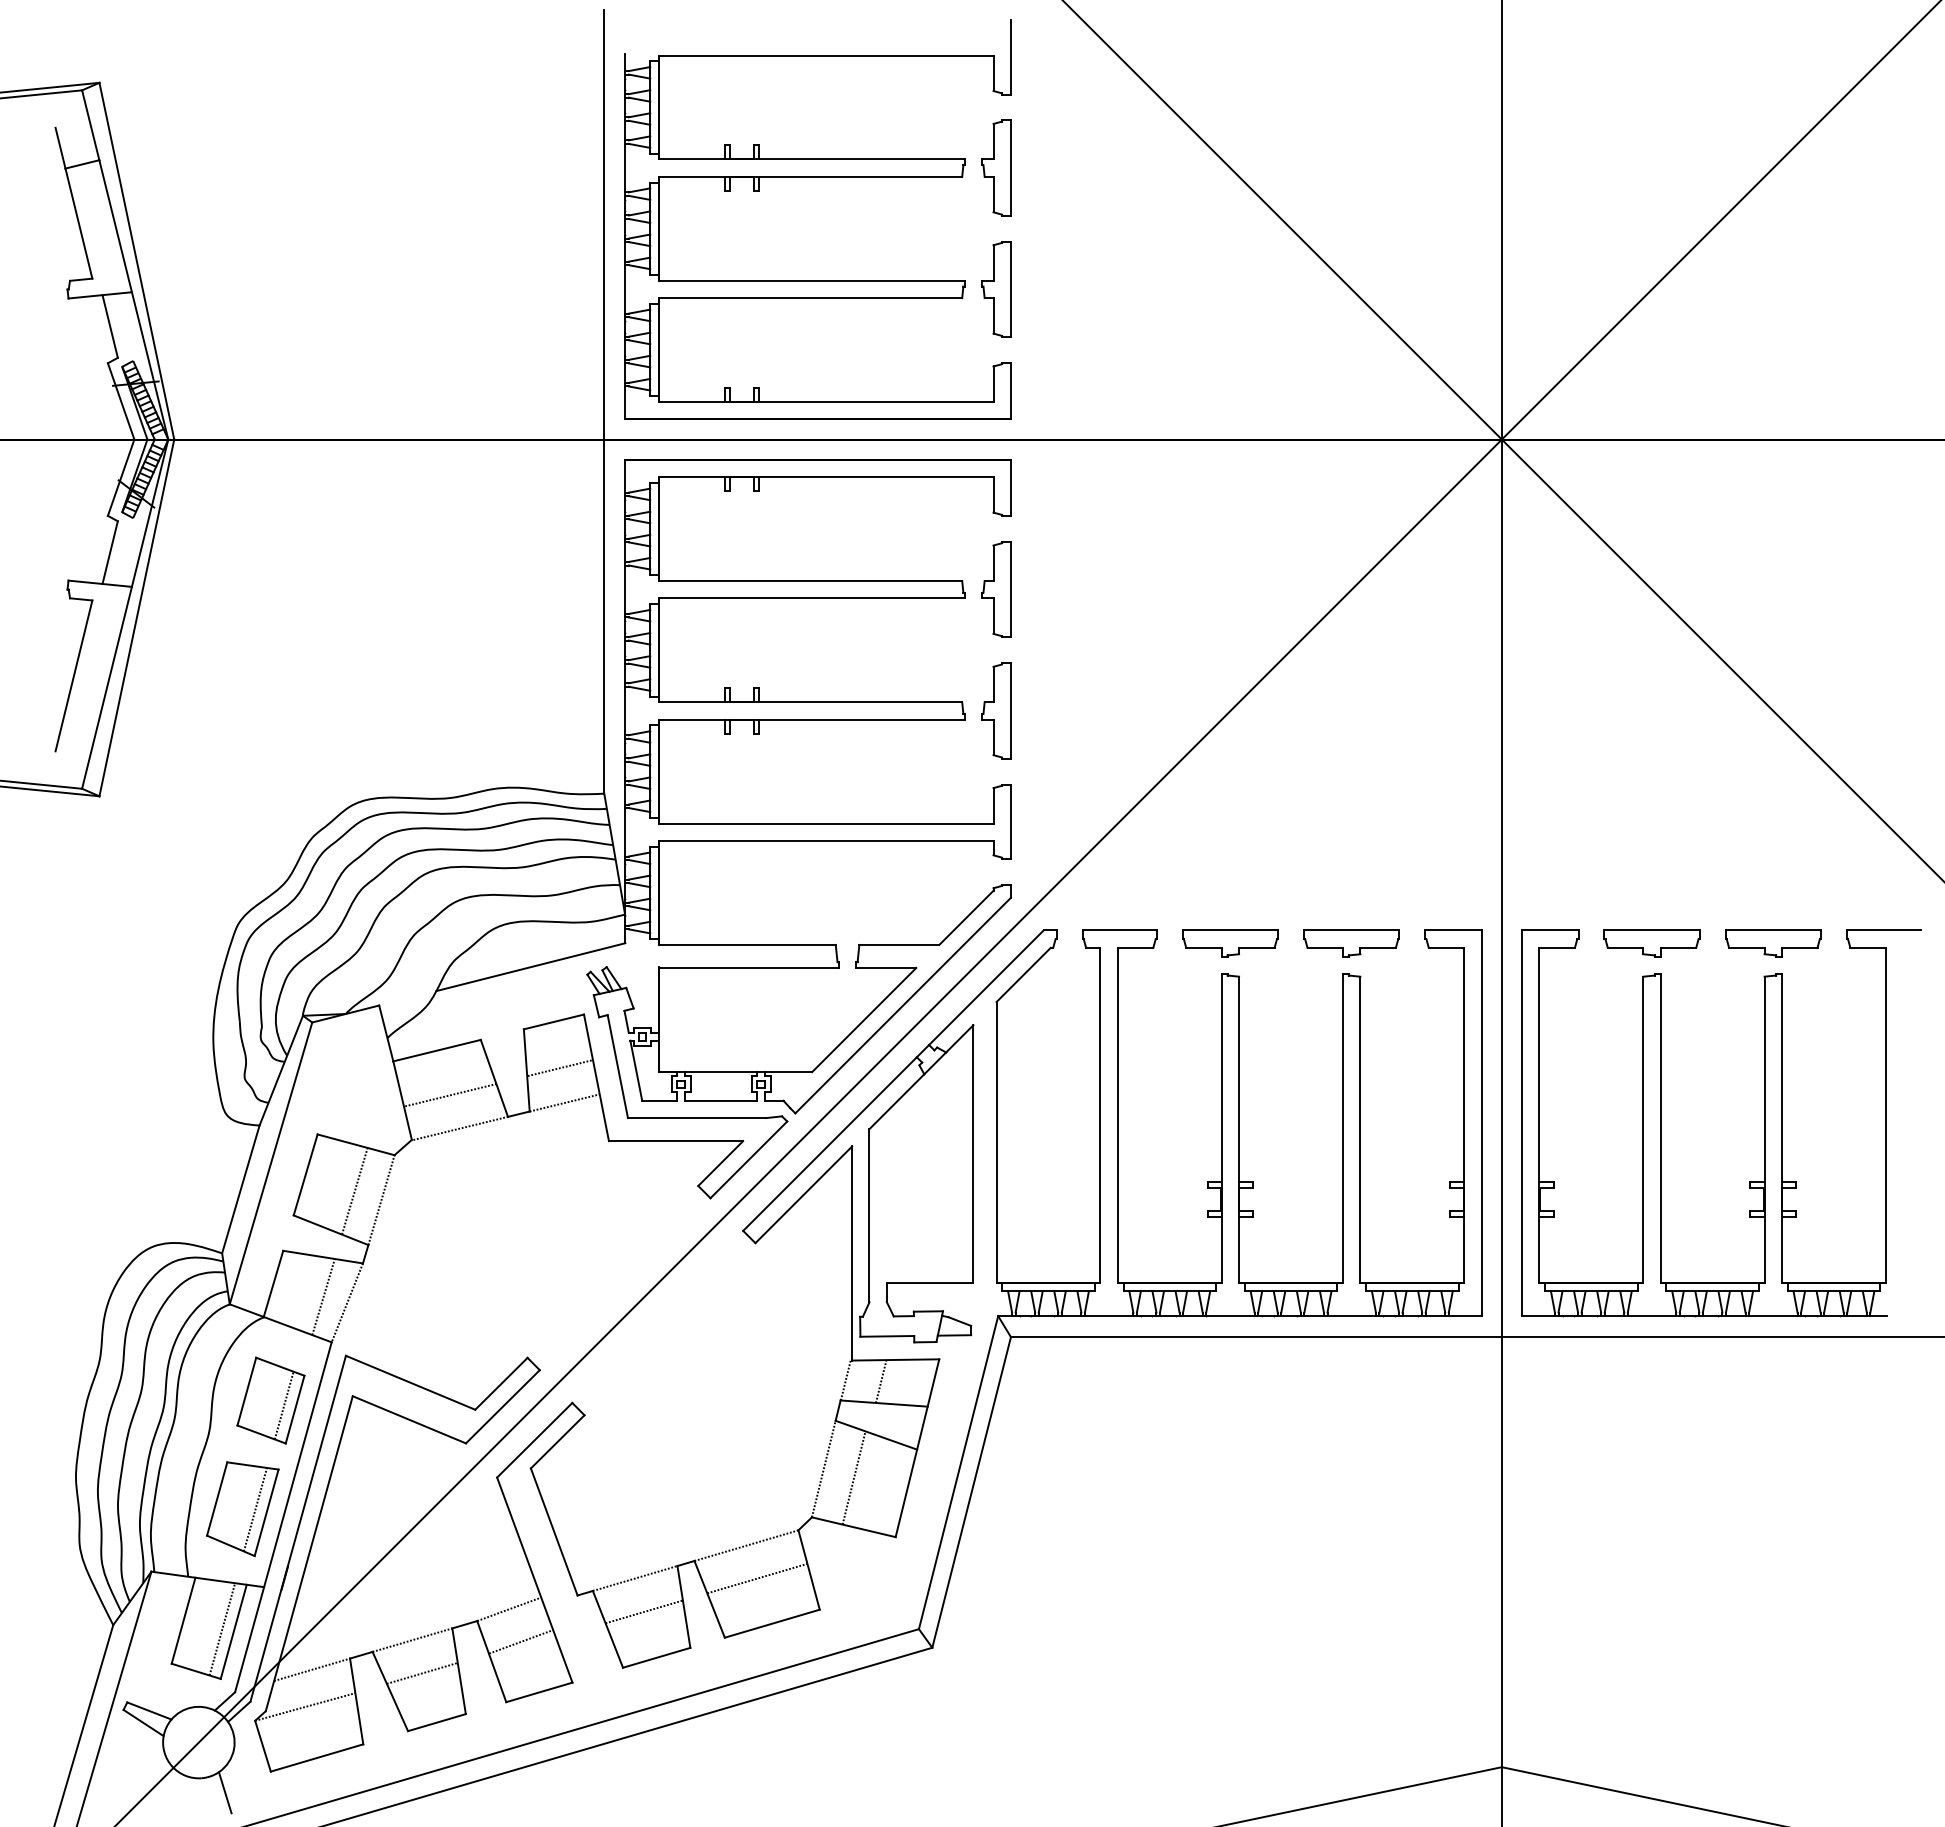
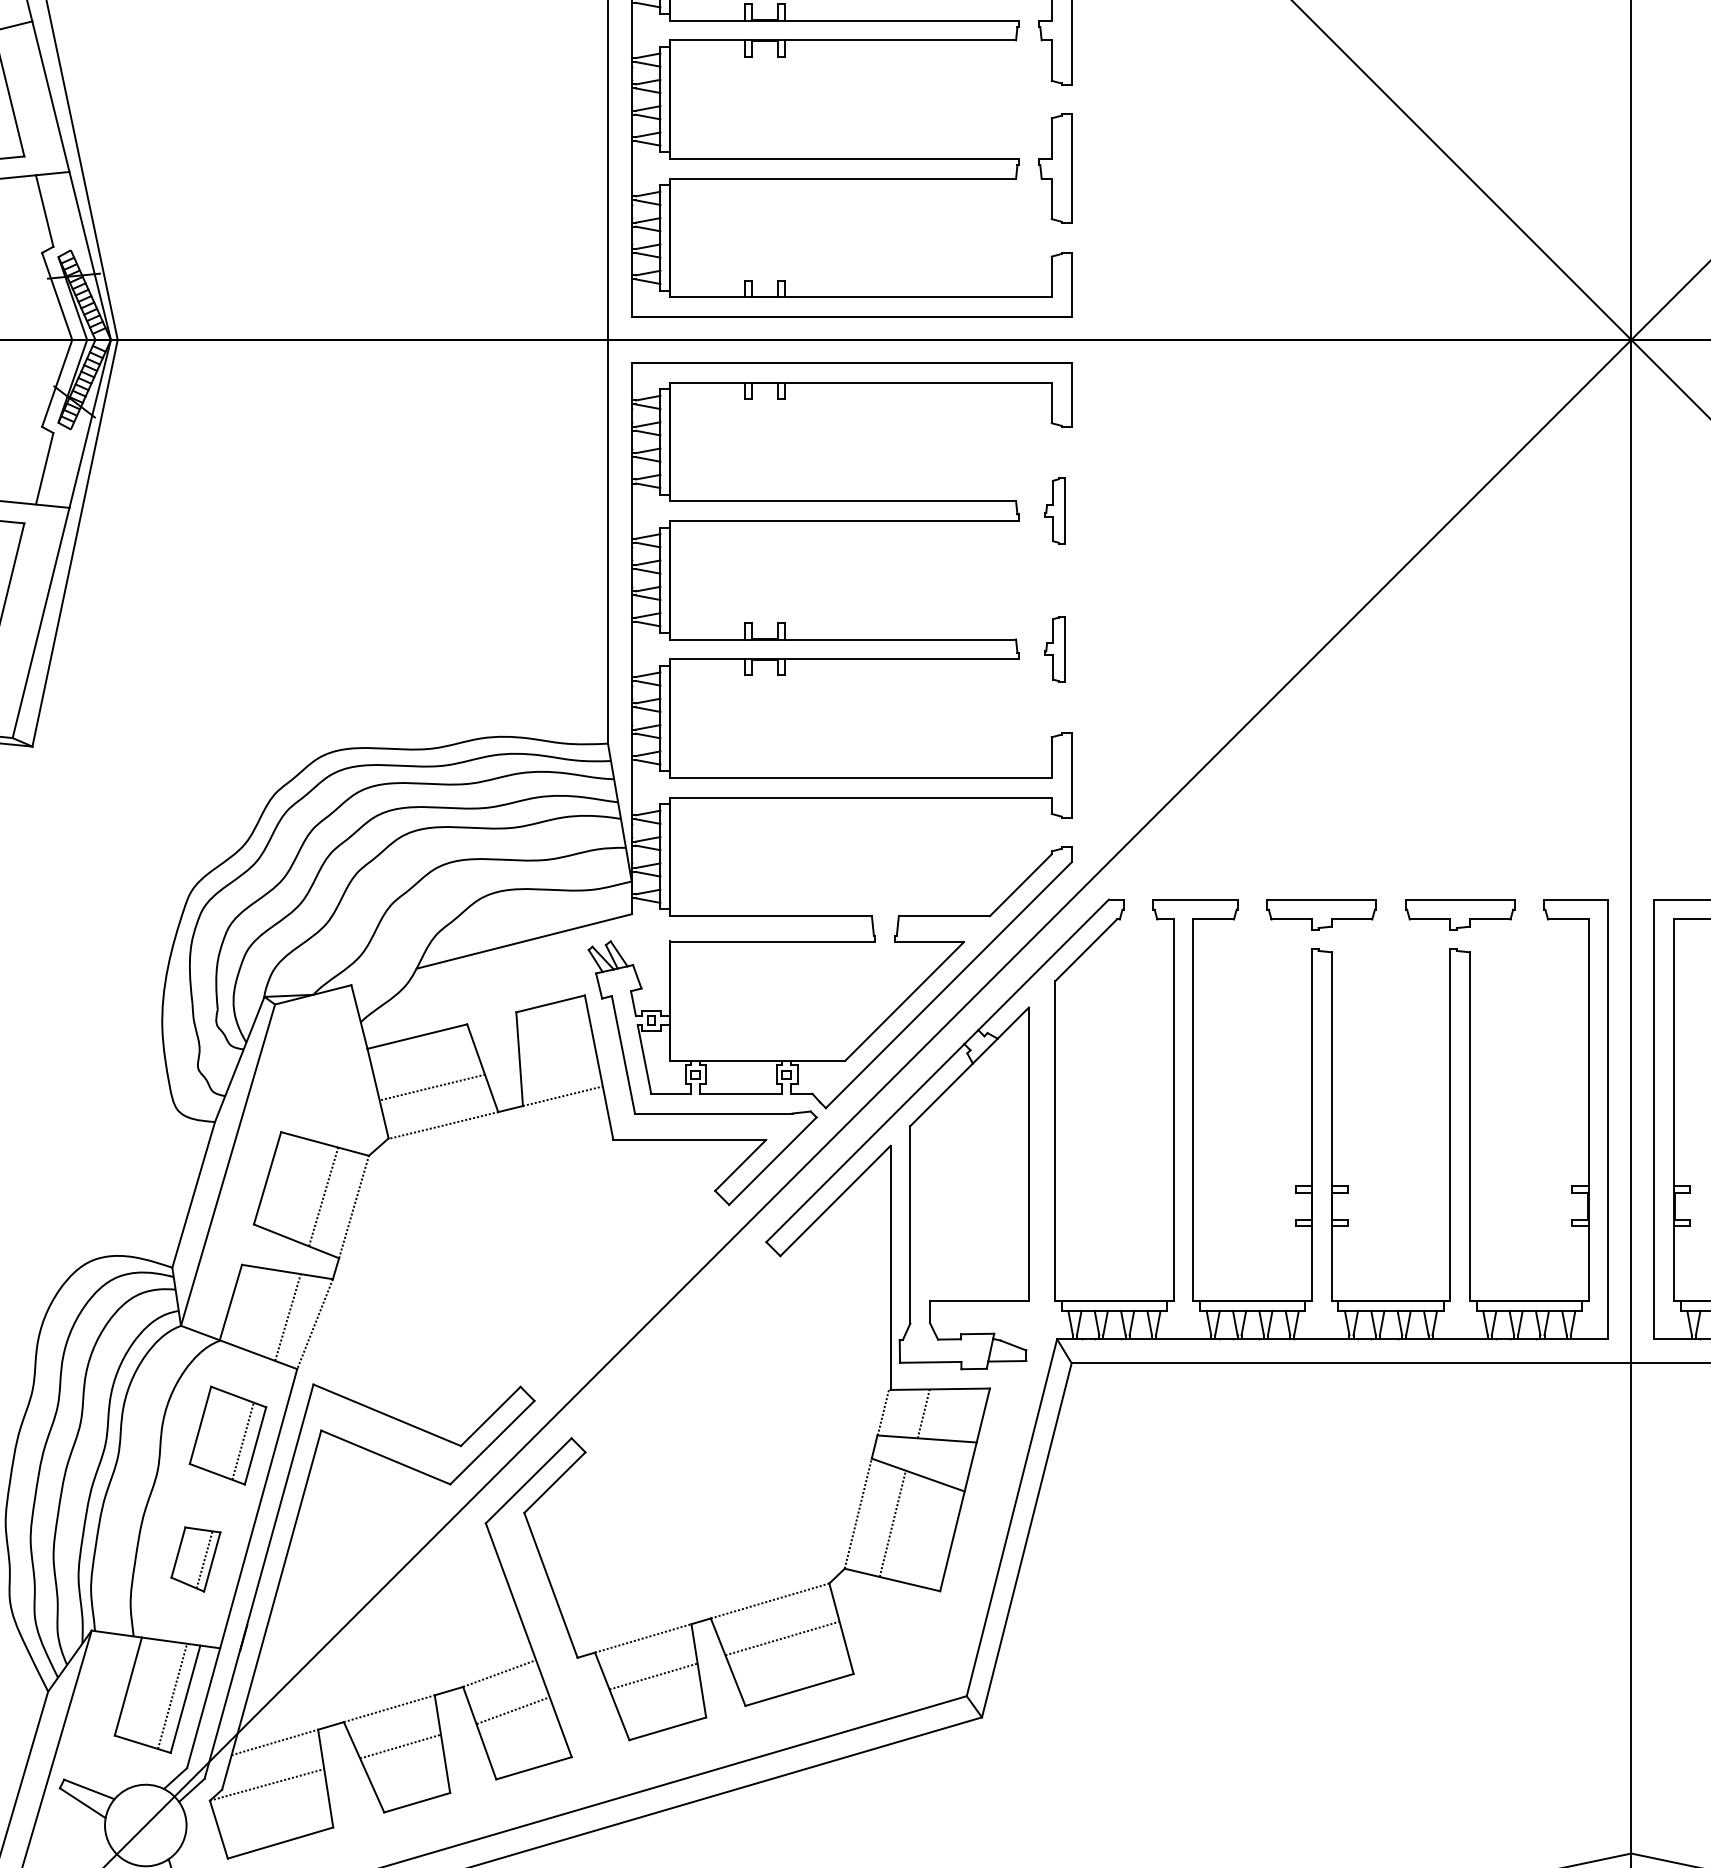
part: (996, 589) -> (1055, 510), size x0.6
part: (996, 710) -> (1055, 648), size x0.6
line: (559, 1068) -> (556, 1056), removed
part: (242, 1509) -> (195, 1559), size x0.6

